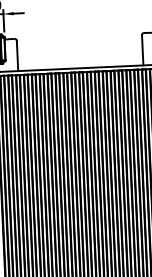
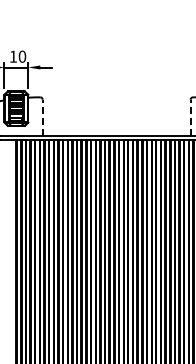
line: (142, 50) -> (190, 117), solid -> dashed
line: (17, 55) -> (42, 117), solid -> dashed

